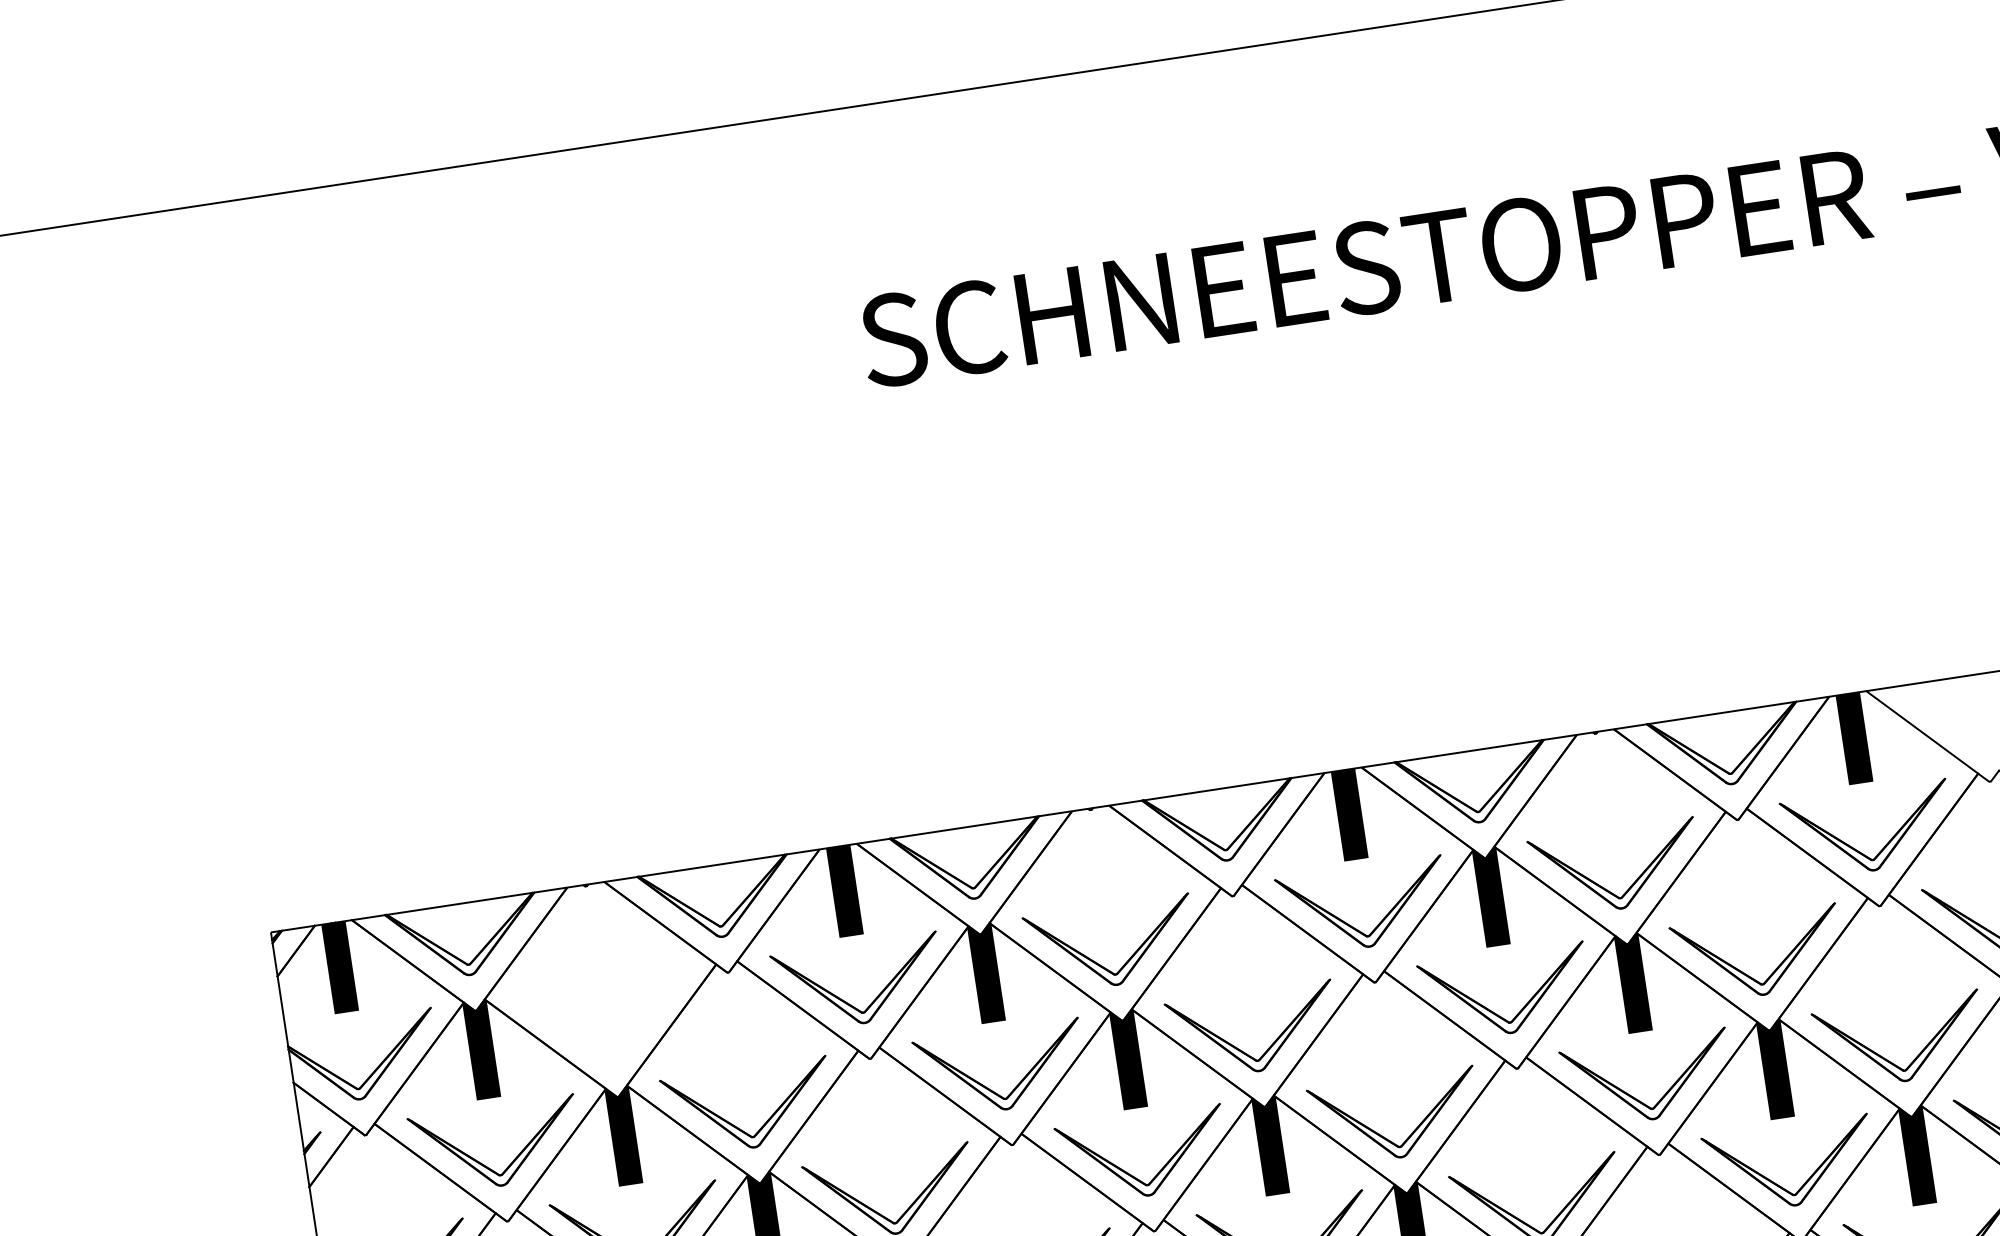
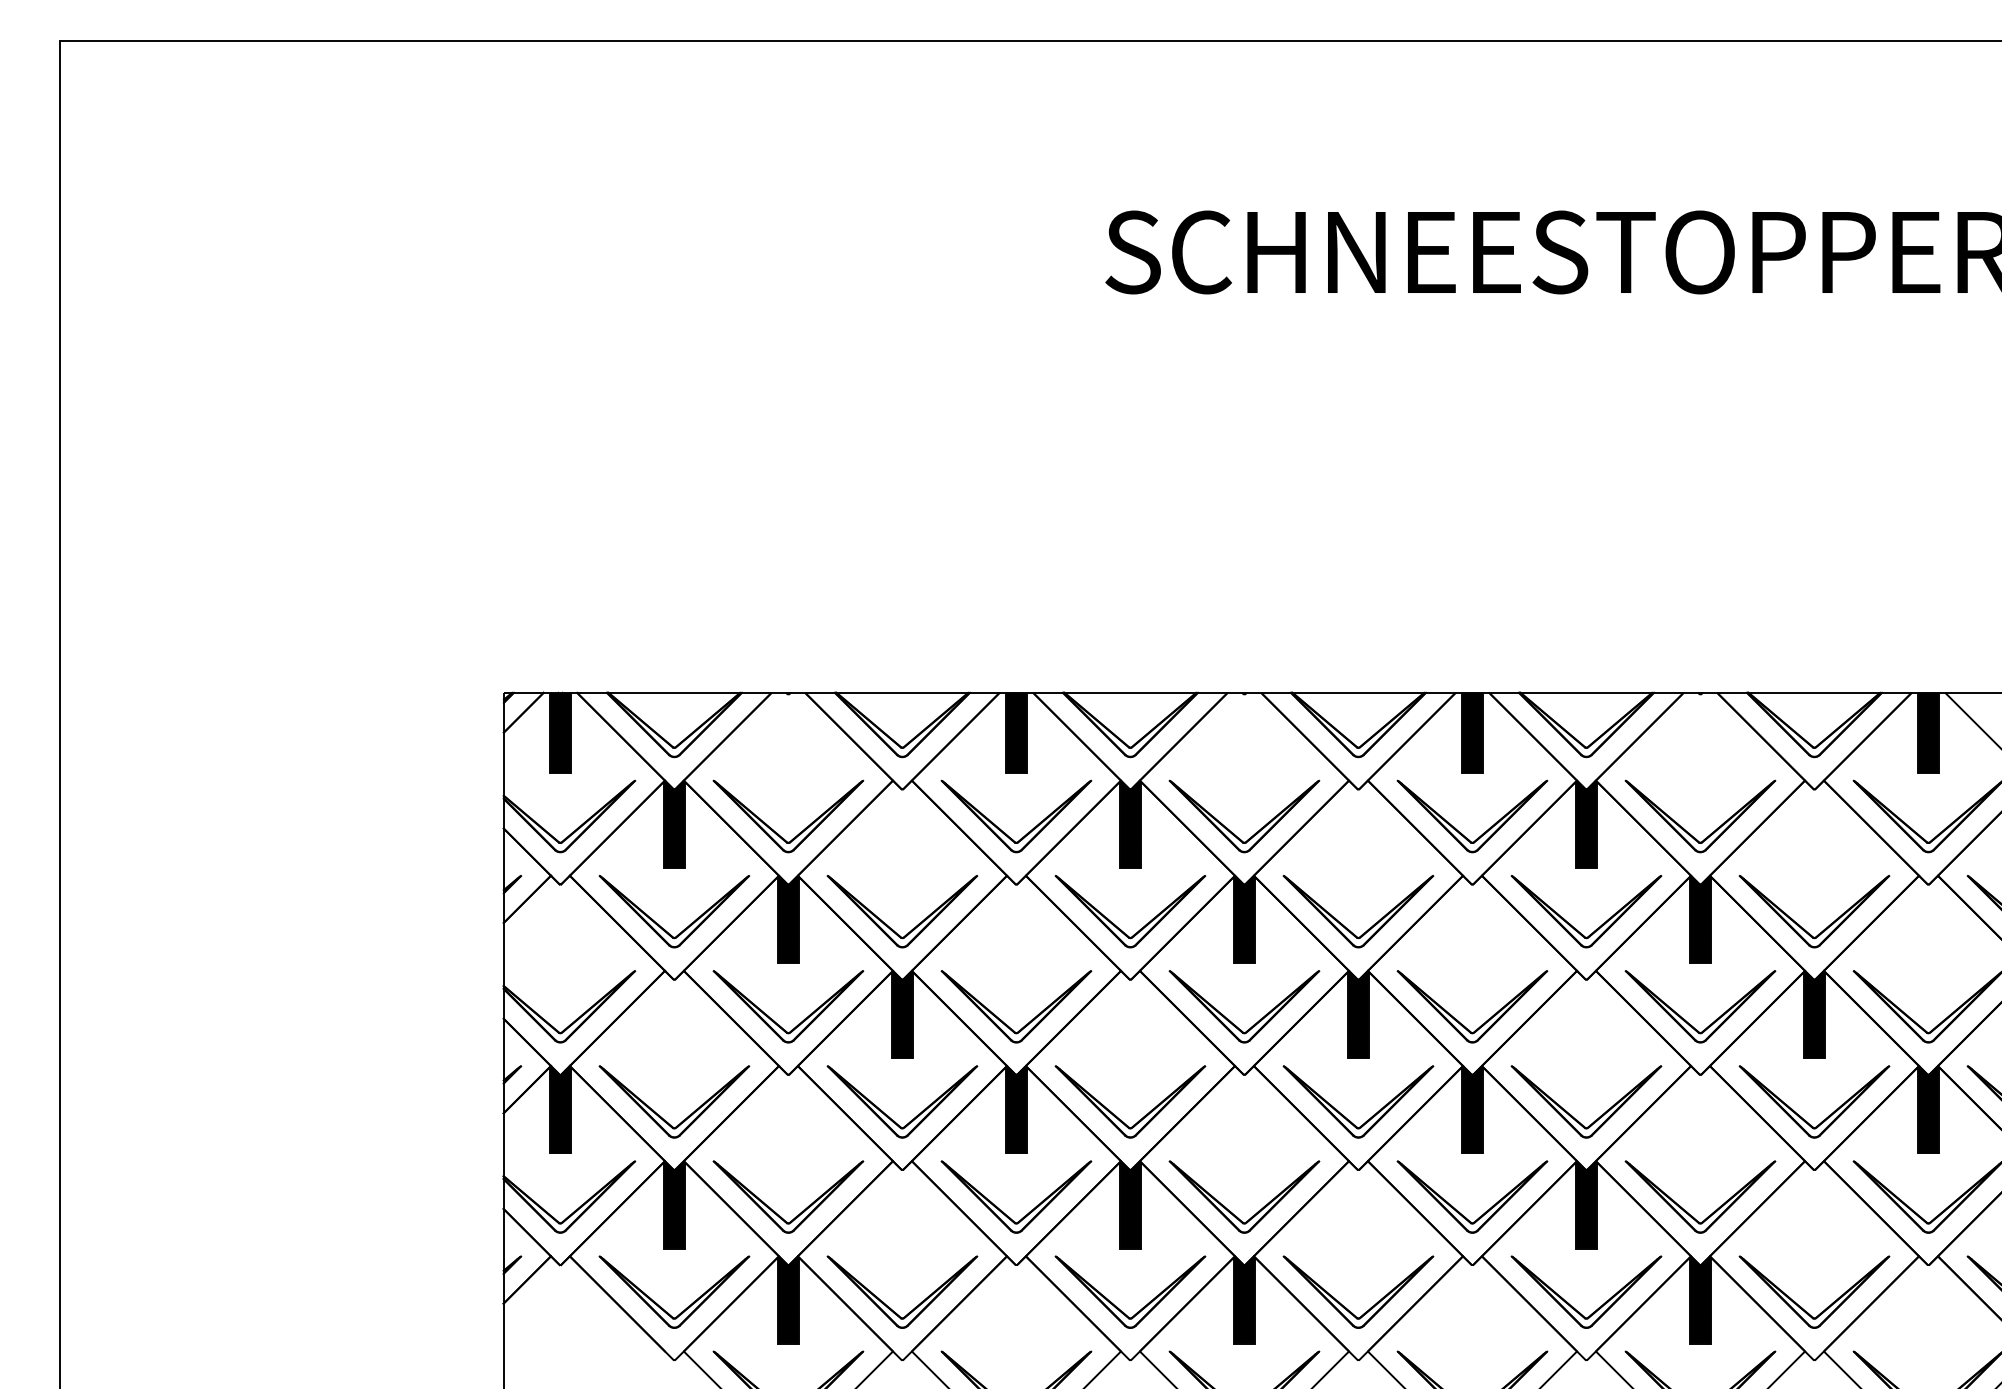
part: (621, 1037) -> (799, 832), added

